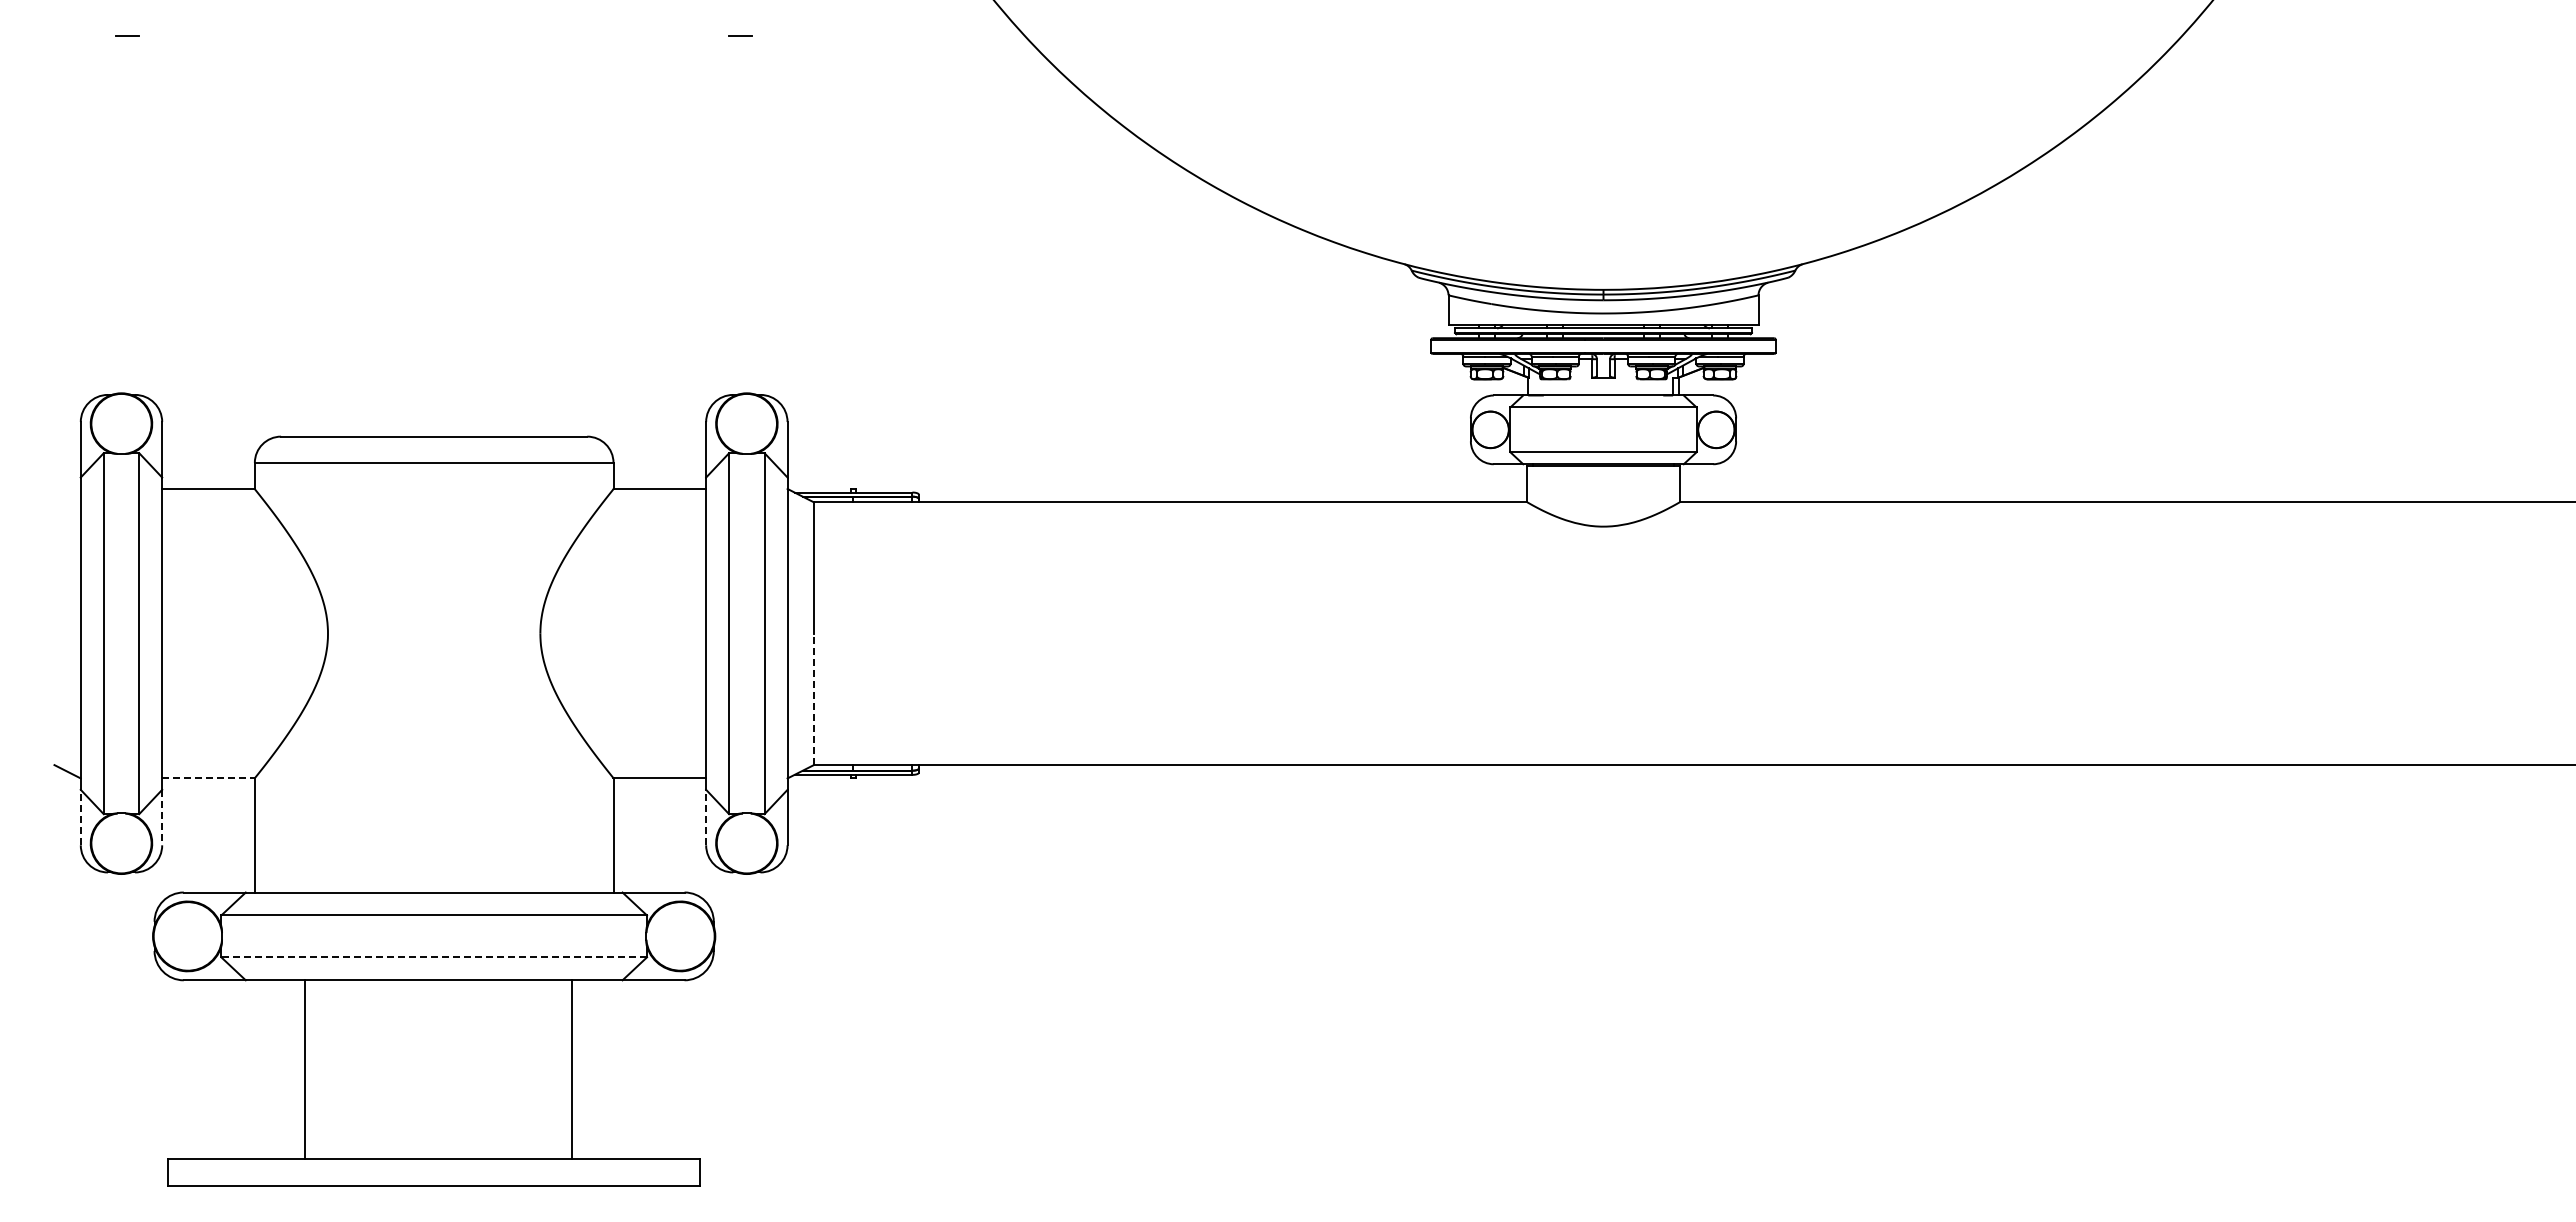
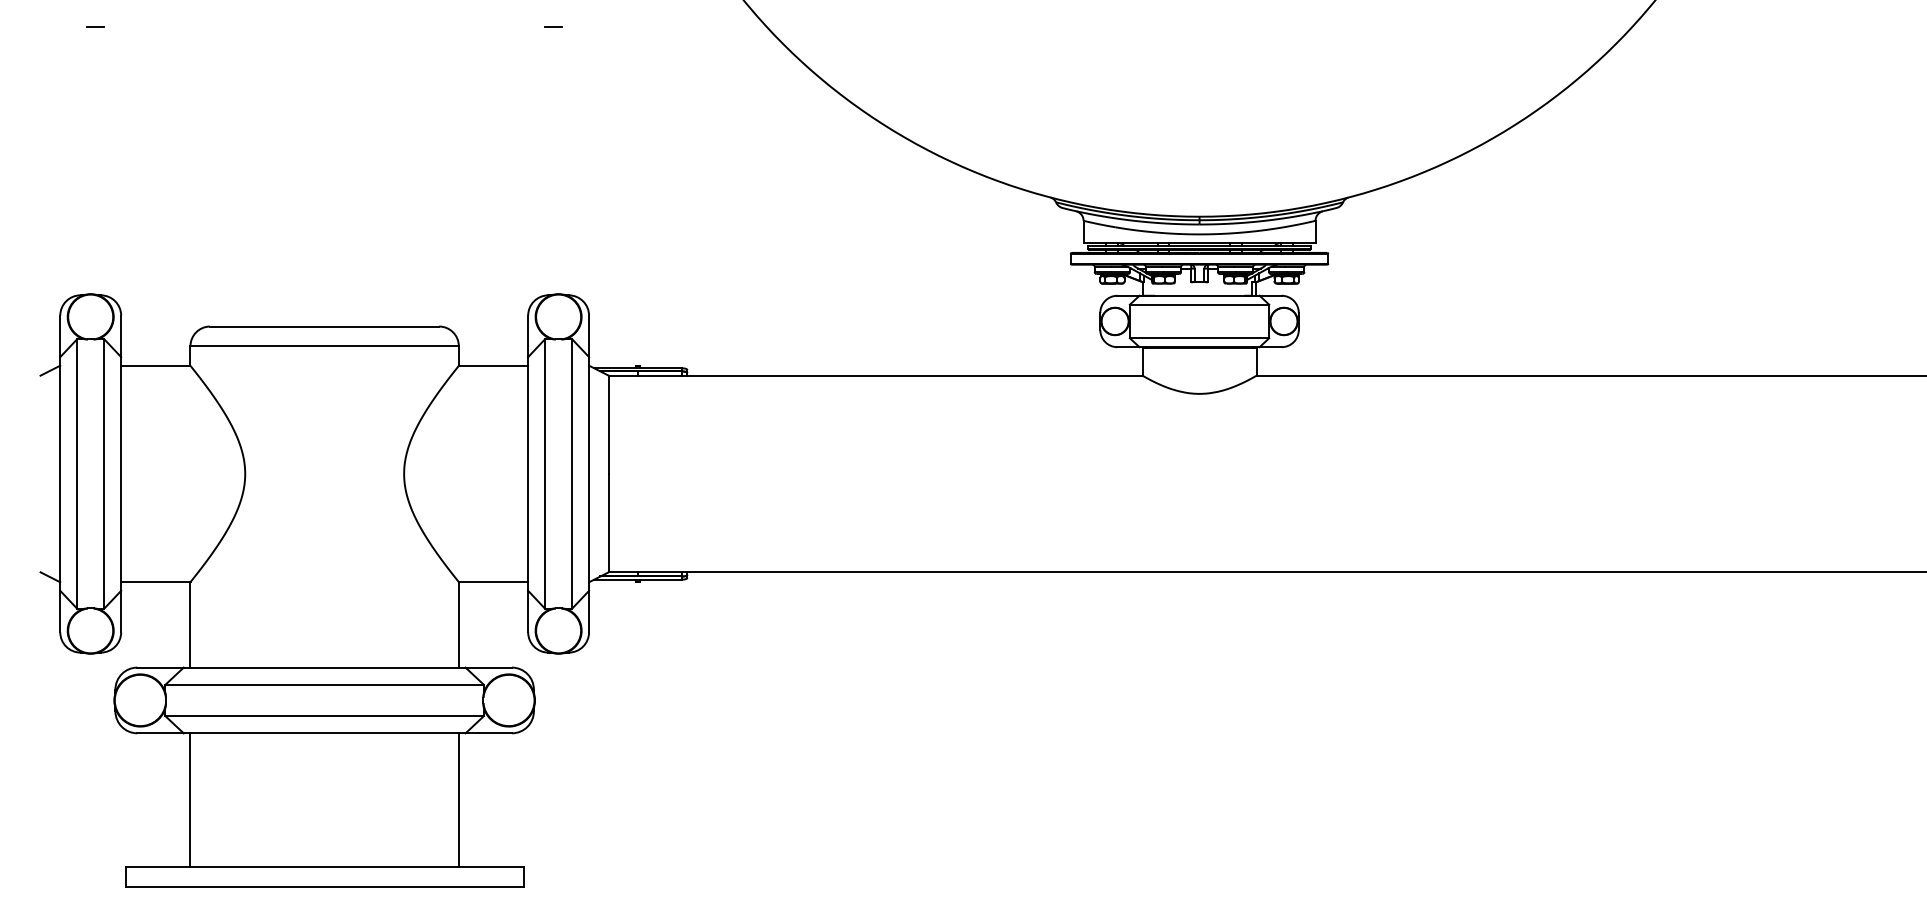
line: (67, 495) -> (50, 370), added
line: (813, 699) -> (608, 523), dashed -> solid
line: (209, 778) -> (156, 582), dashed -> solid
line: (80, 817) -> (60, 611), dashed -> solid
line: (162, 817) -> (121, 611), dashed -> solid
line: (706, 817) -> (528, 611), dashed -> solid
line: (434, 957) -> (324, 716), dashed -> solid
line: (304, 1069) -> (190, 800), moved
line: (571, 1069) -> (458, 800), moved

